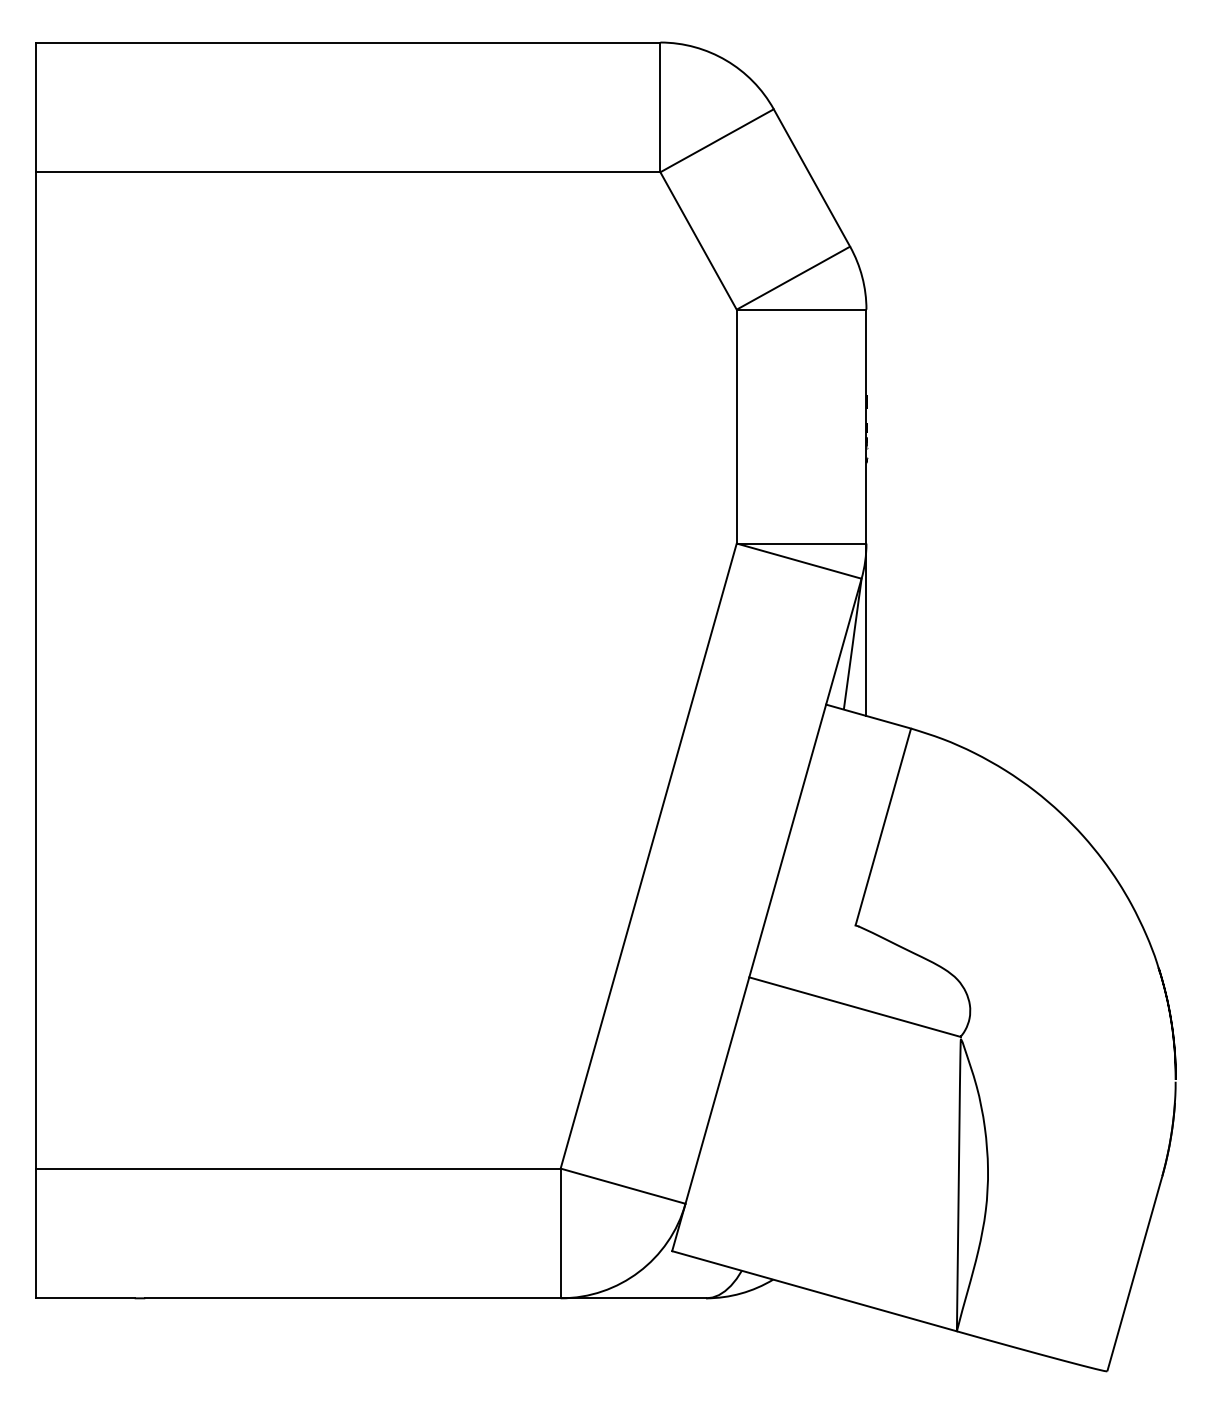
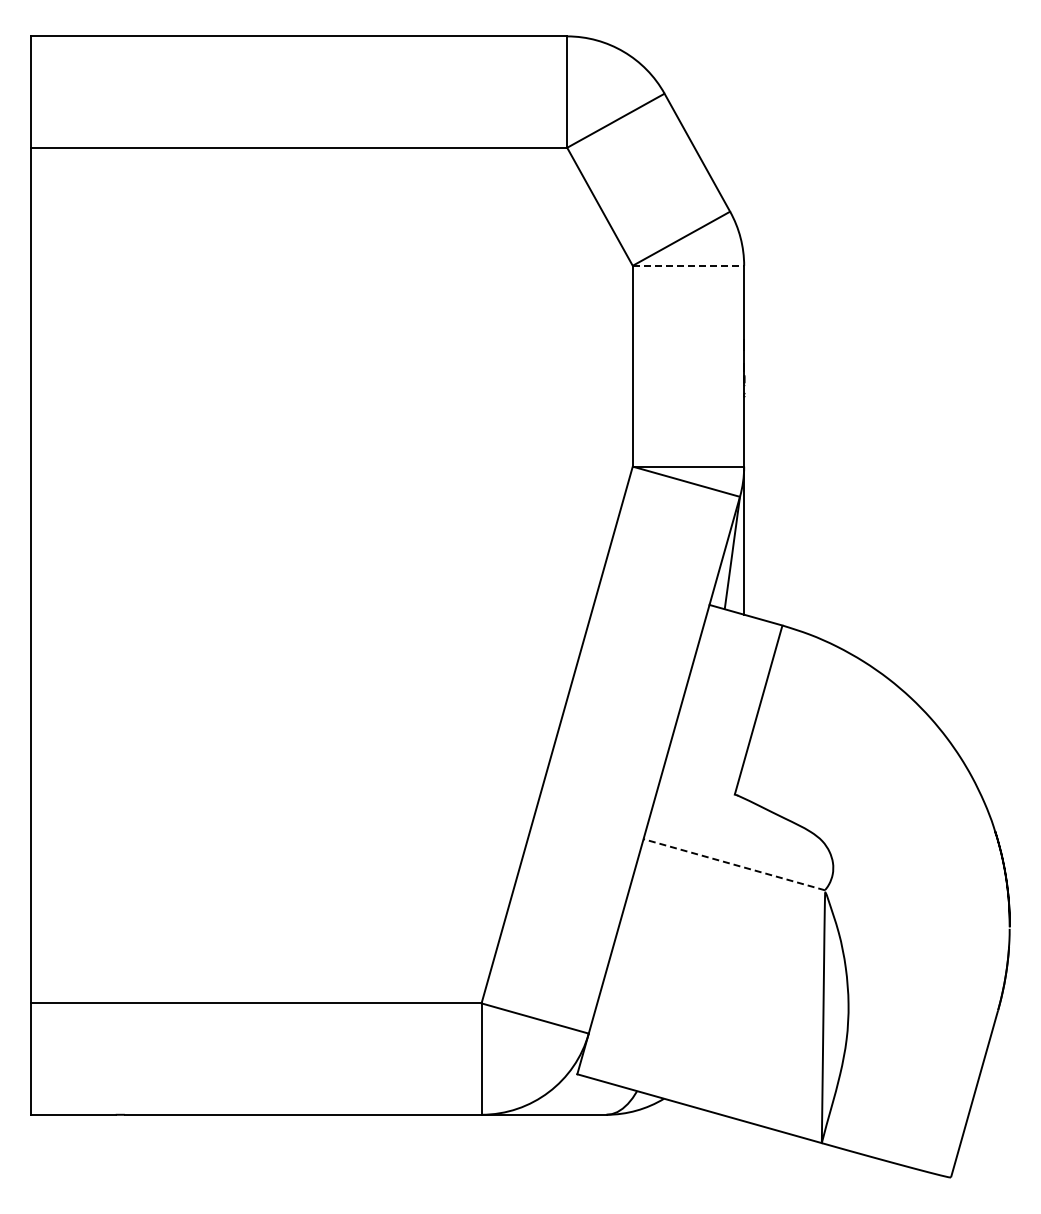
line: (801, 309) -> (688, 265), solid -> dashed
line: (854, 1006) -> (733, 864), solid -> dashed

